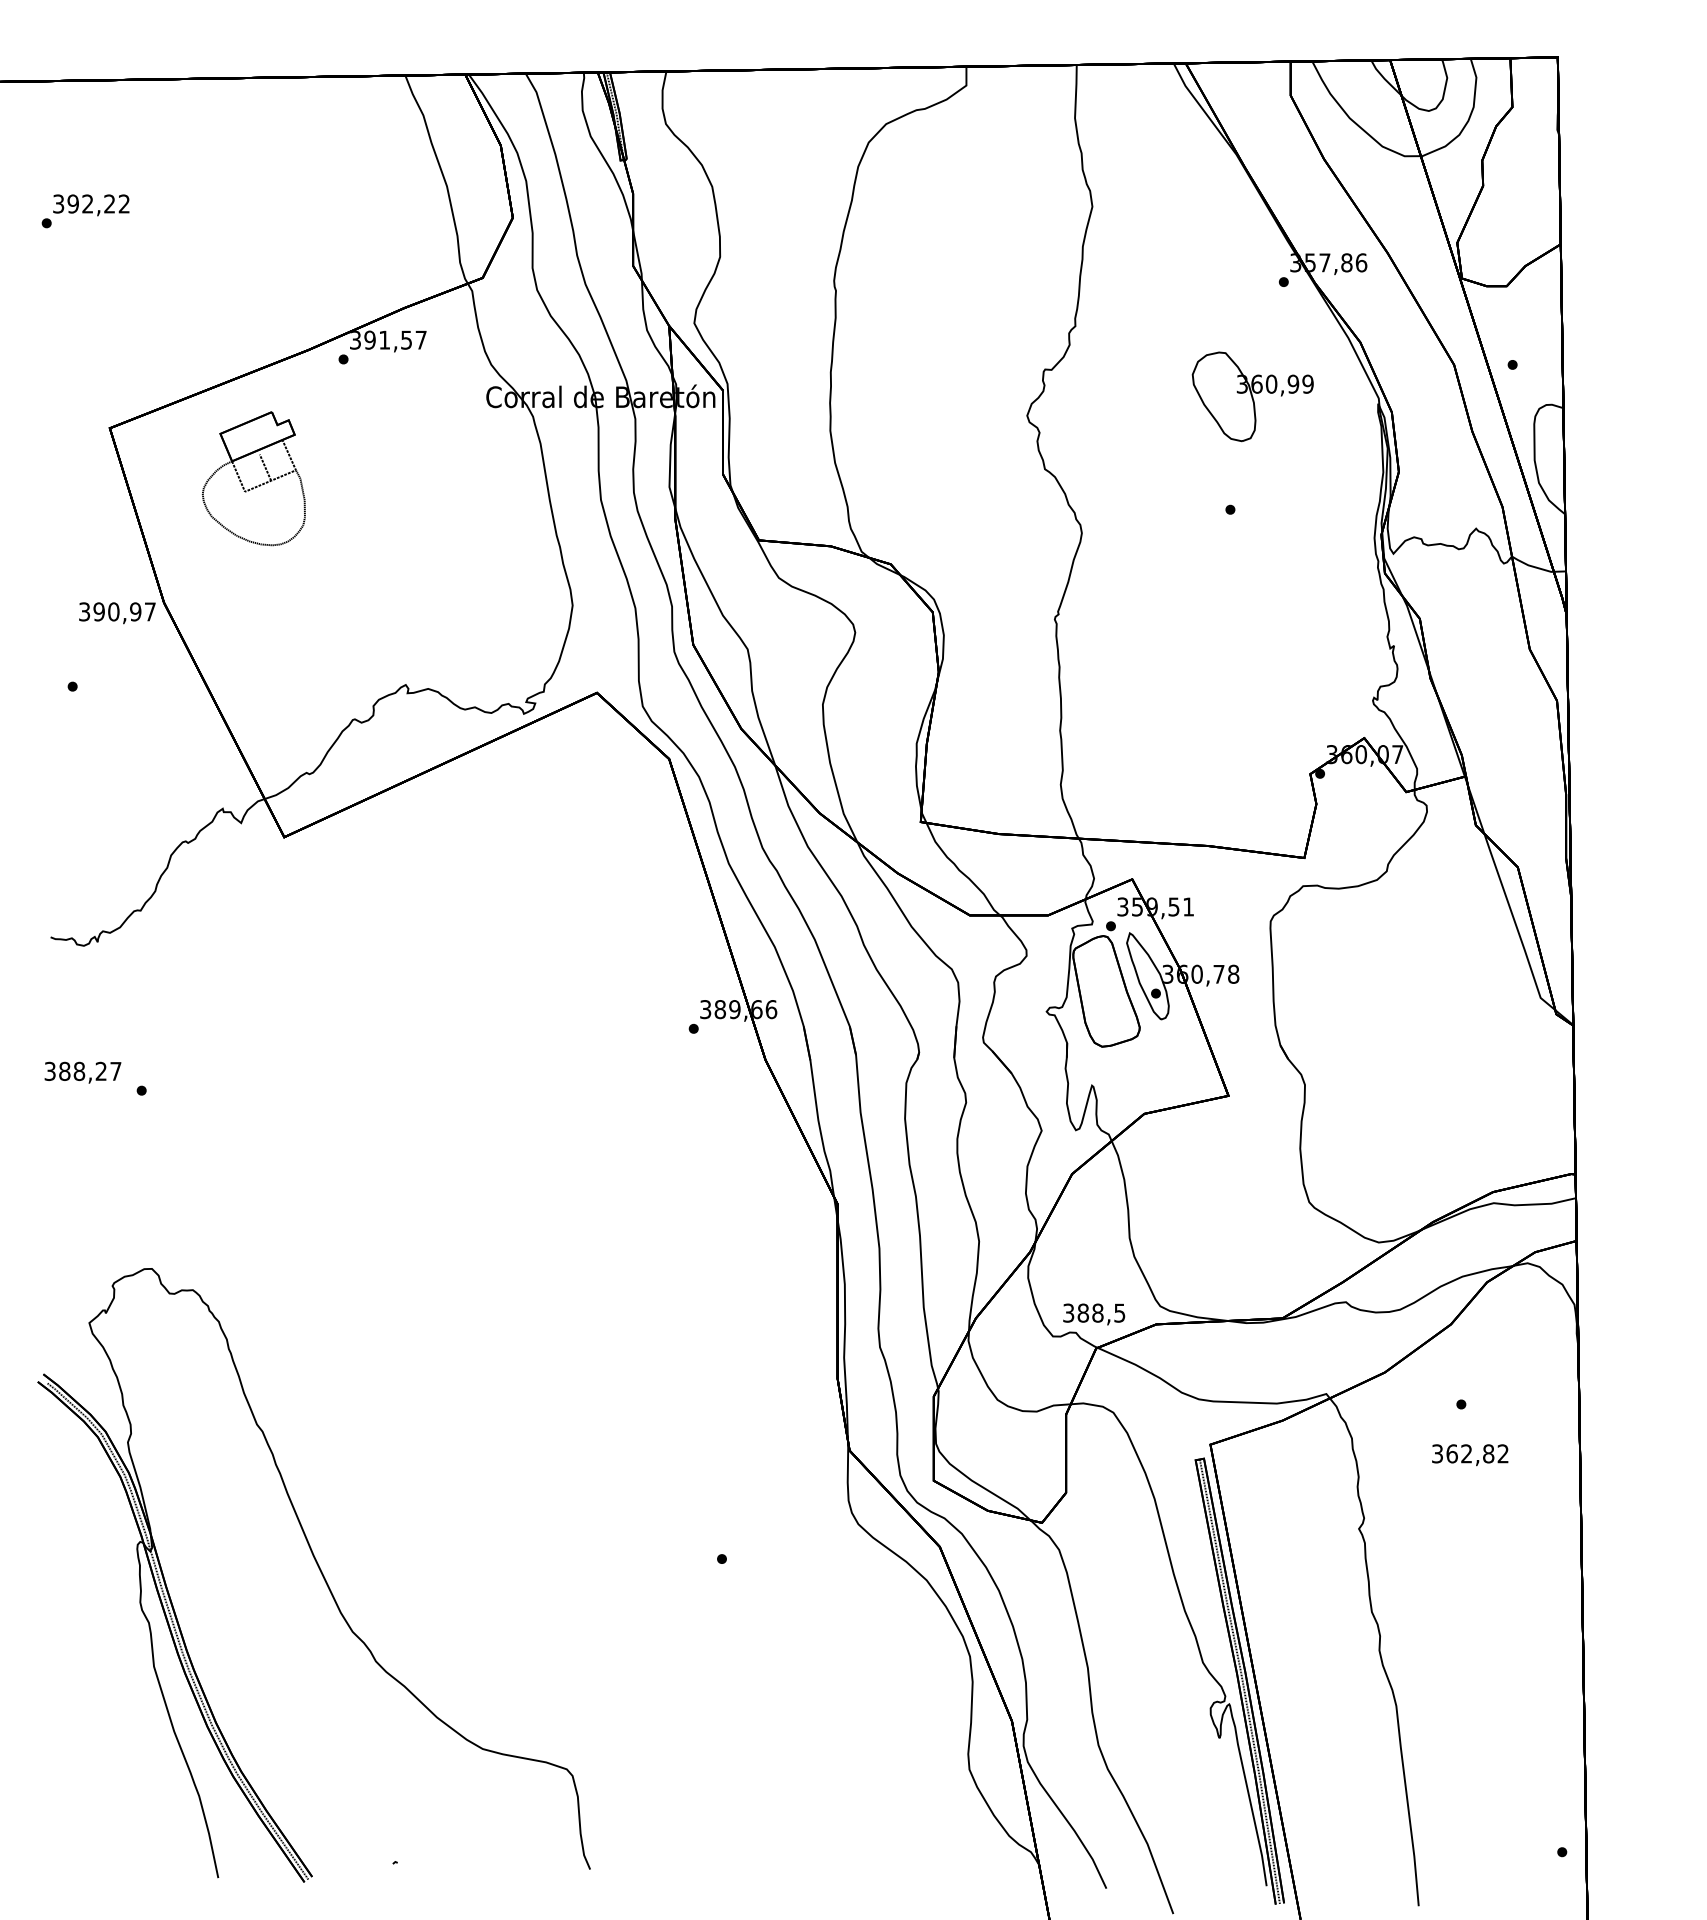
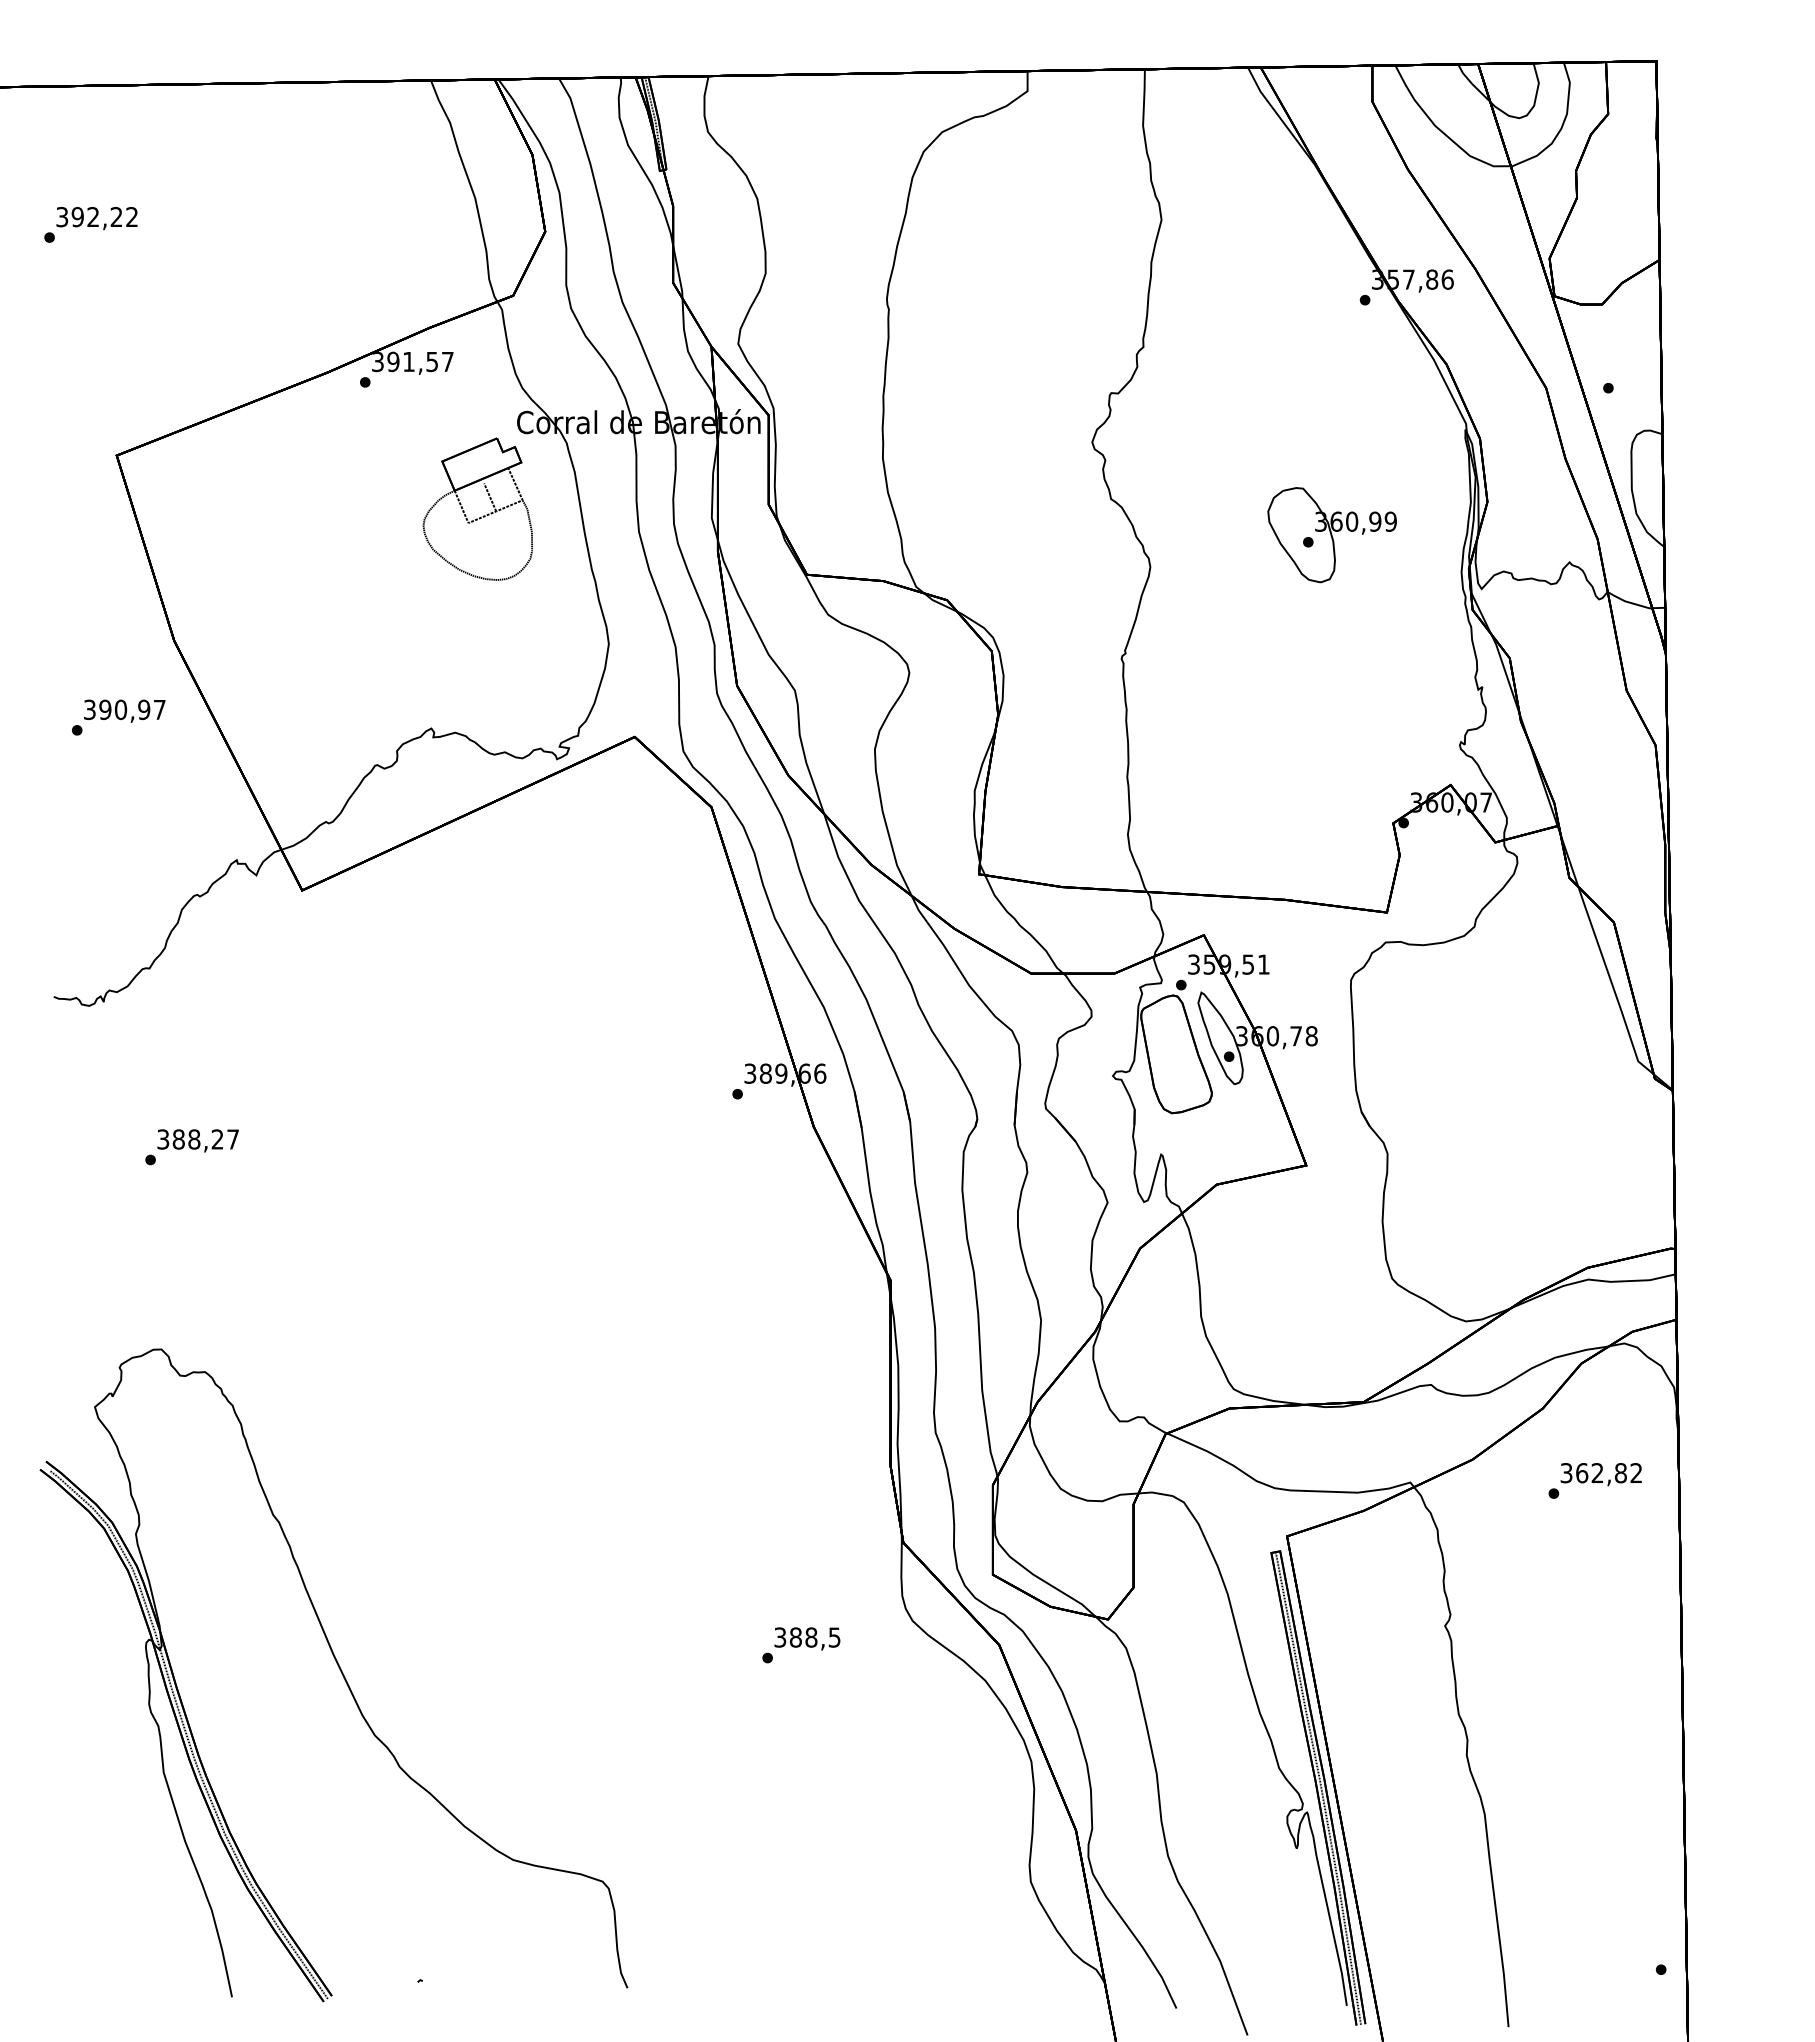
part: (1252, 397) -> (1331, 535), moved
part: (259, 484) -> (483, 515), moved
text: (117, 612) -> (124, 710), moved
text: (82, 1072) -> (197, 1140), moved
text: (1094, 1314) -> (807, 1638), moved
text: (1469, 1455) -> (1600, 1474), moved

